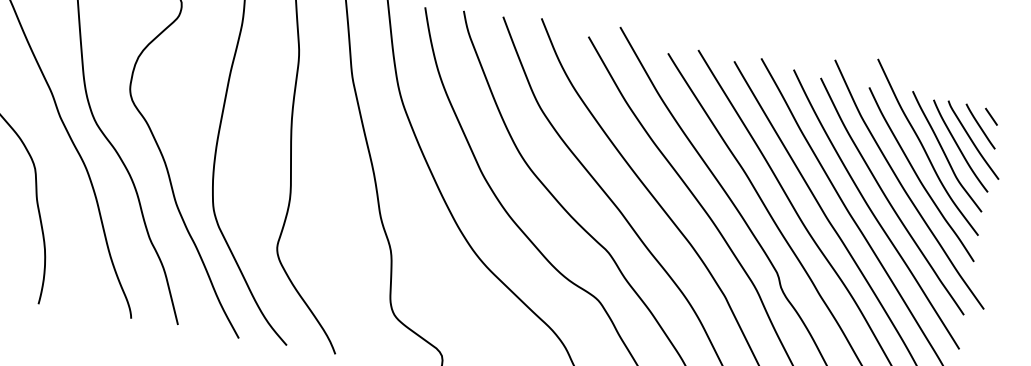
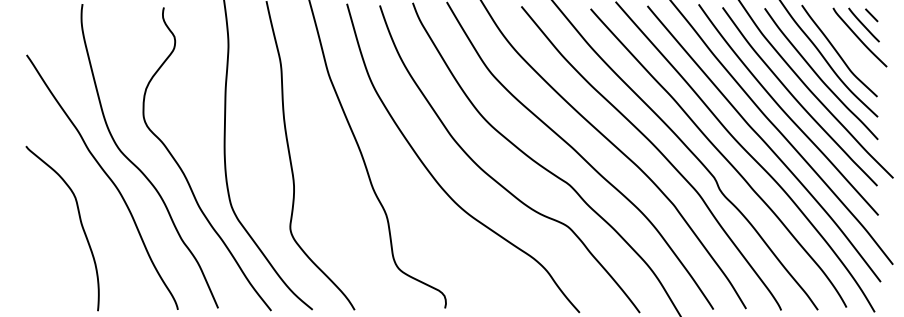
curve: (959, 147) -> (849, 45), removed

